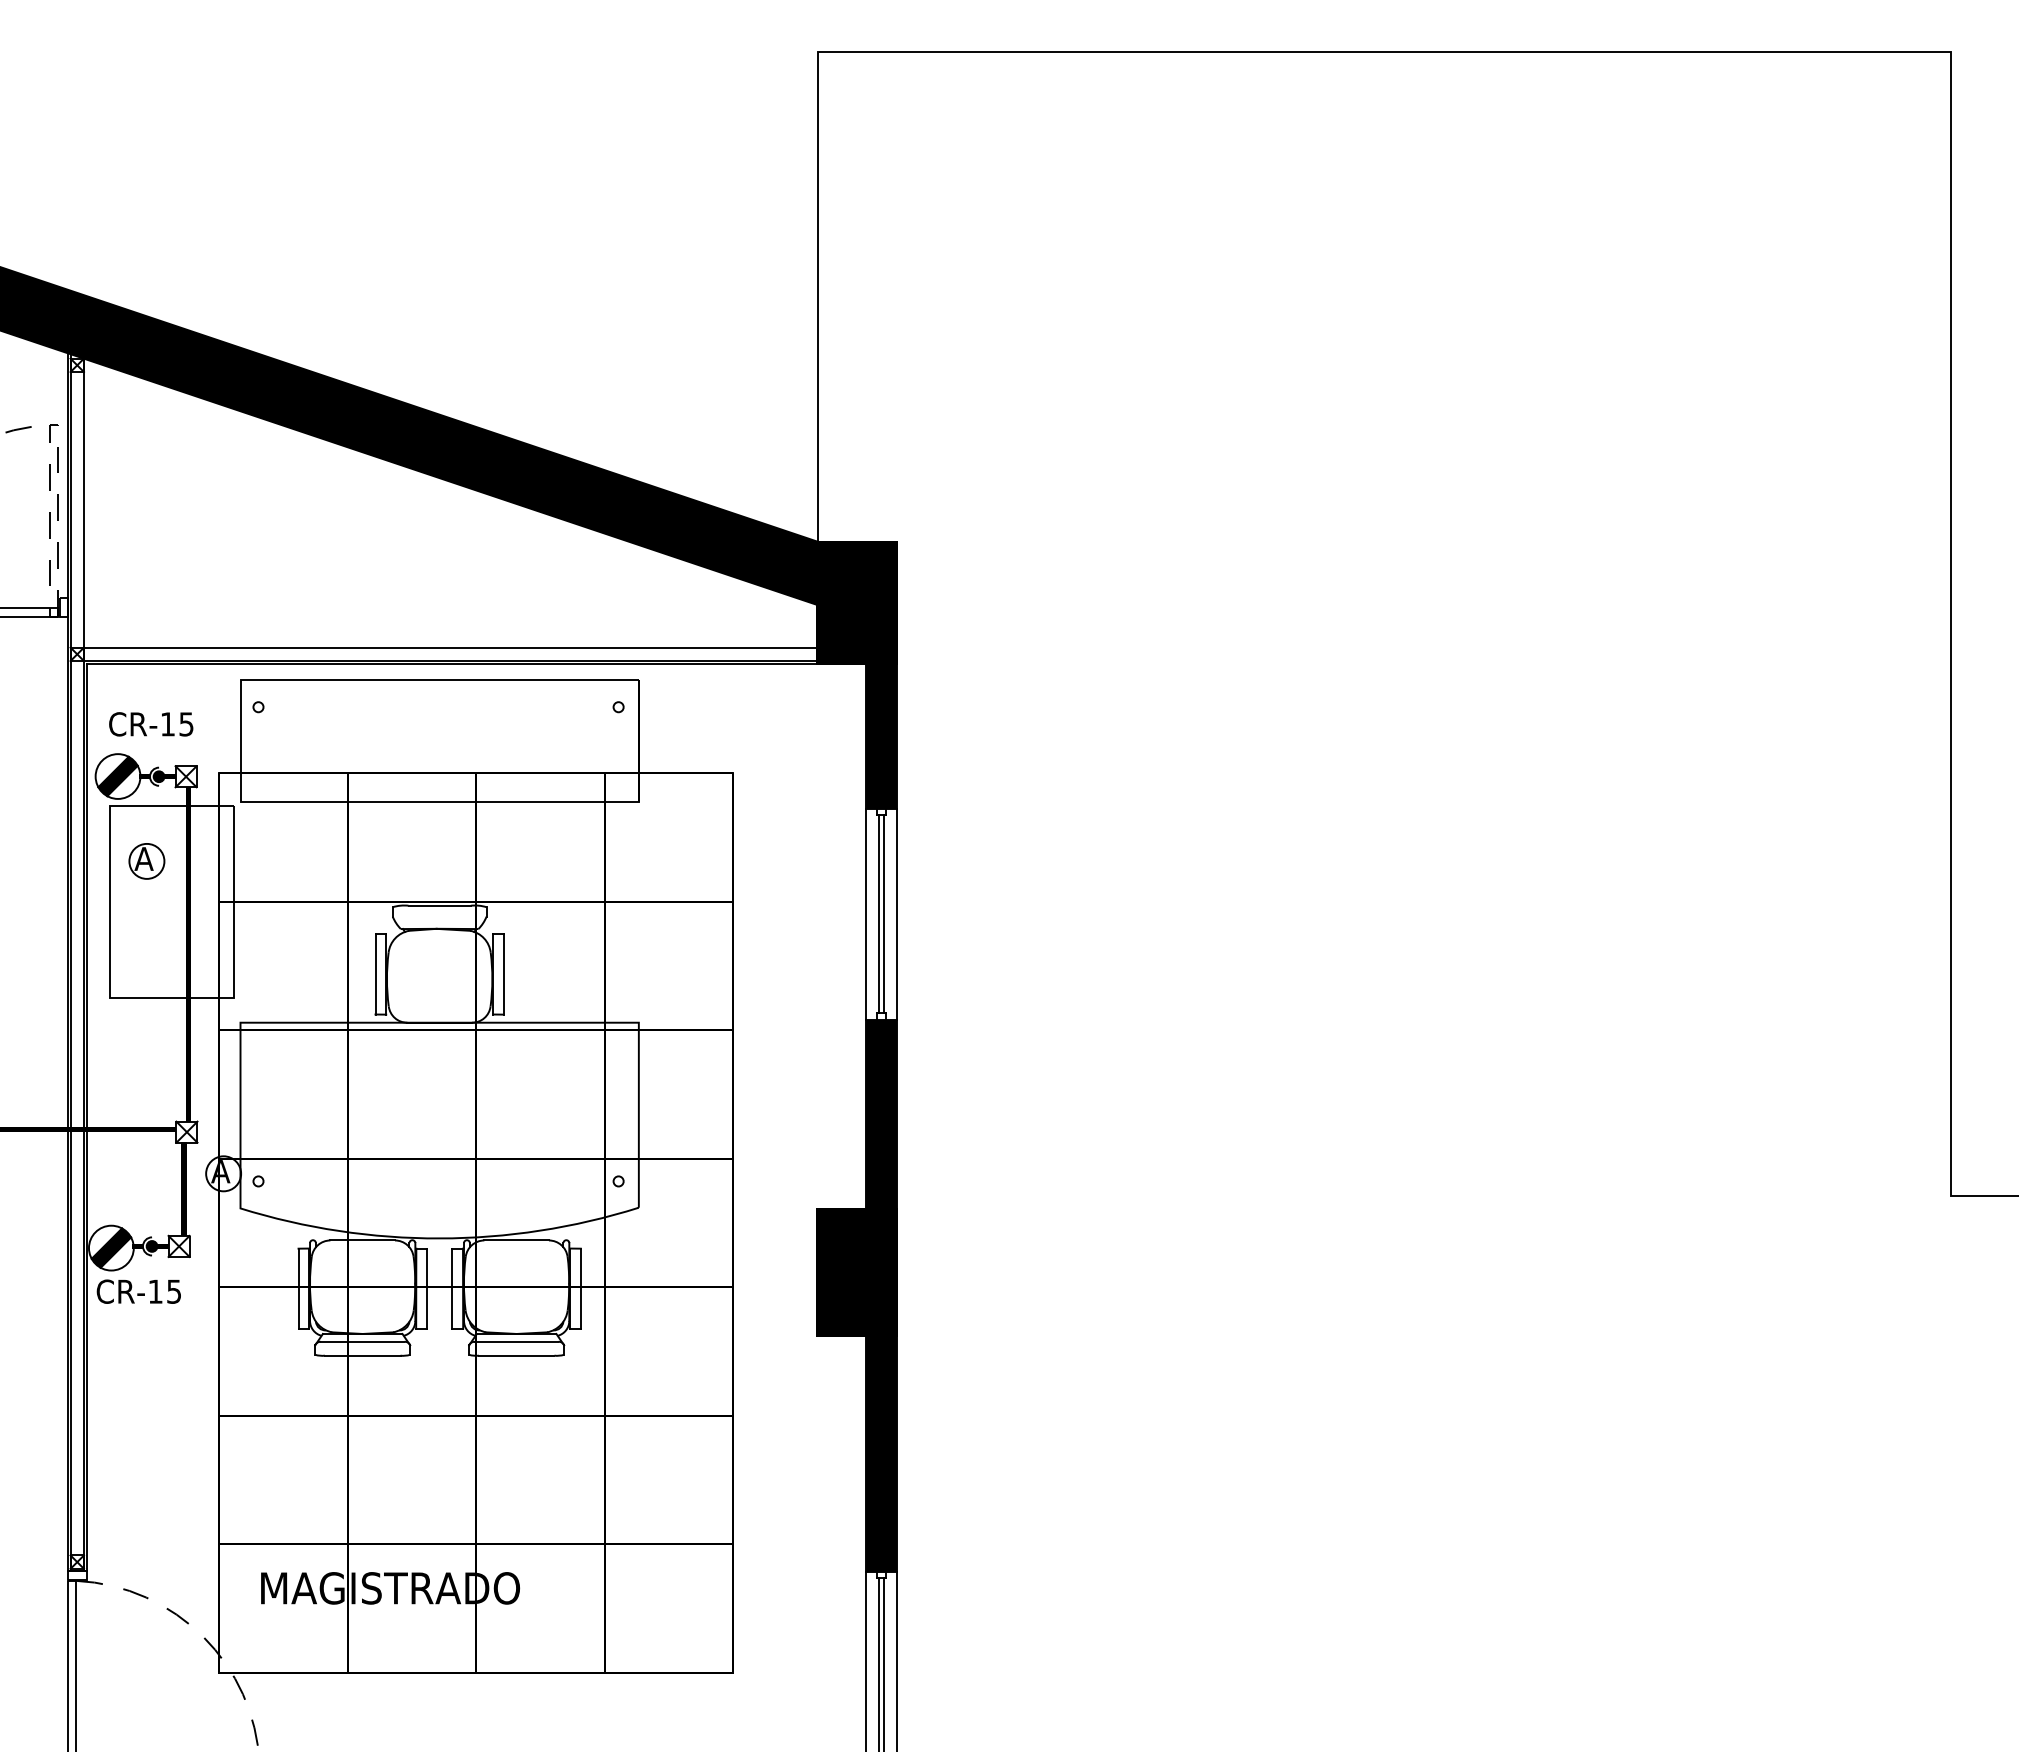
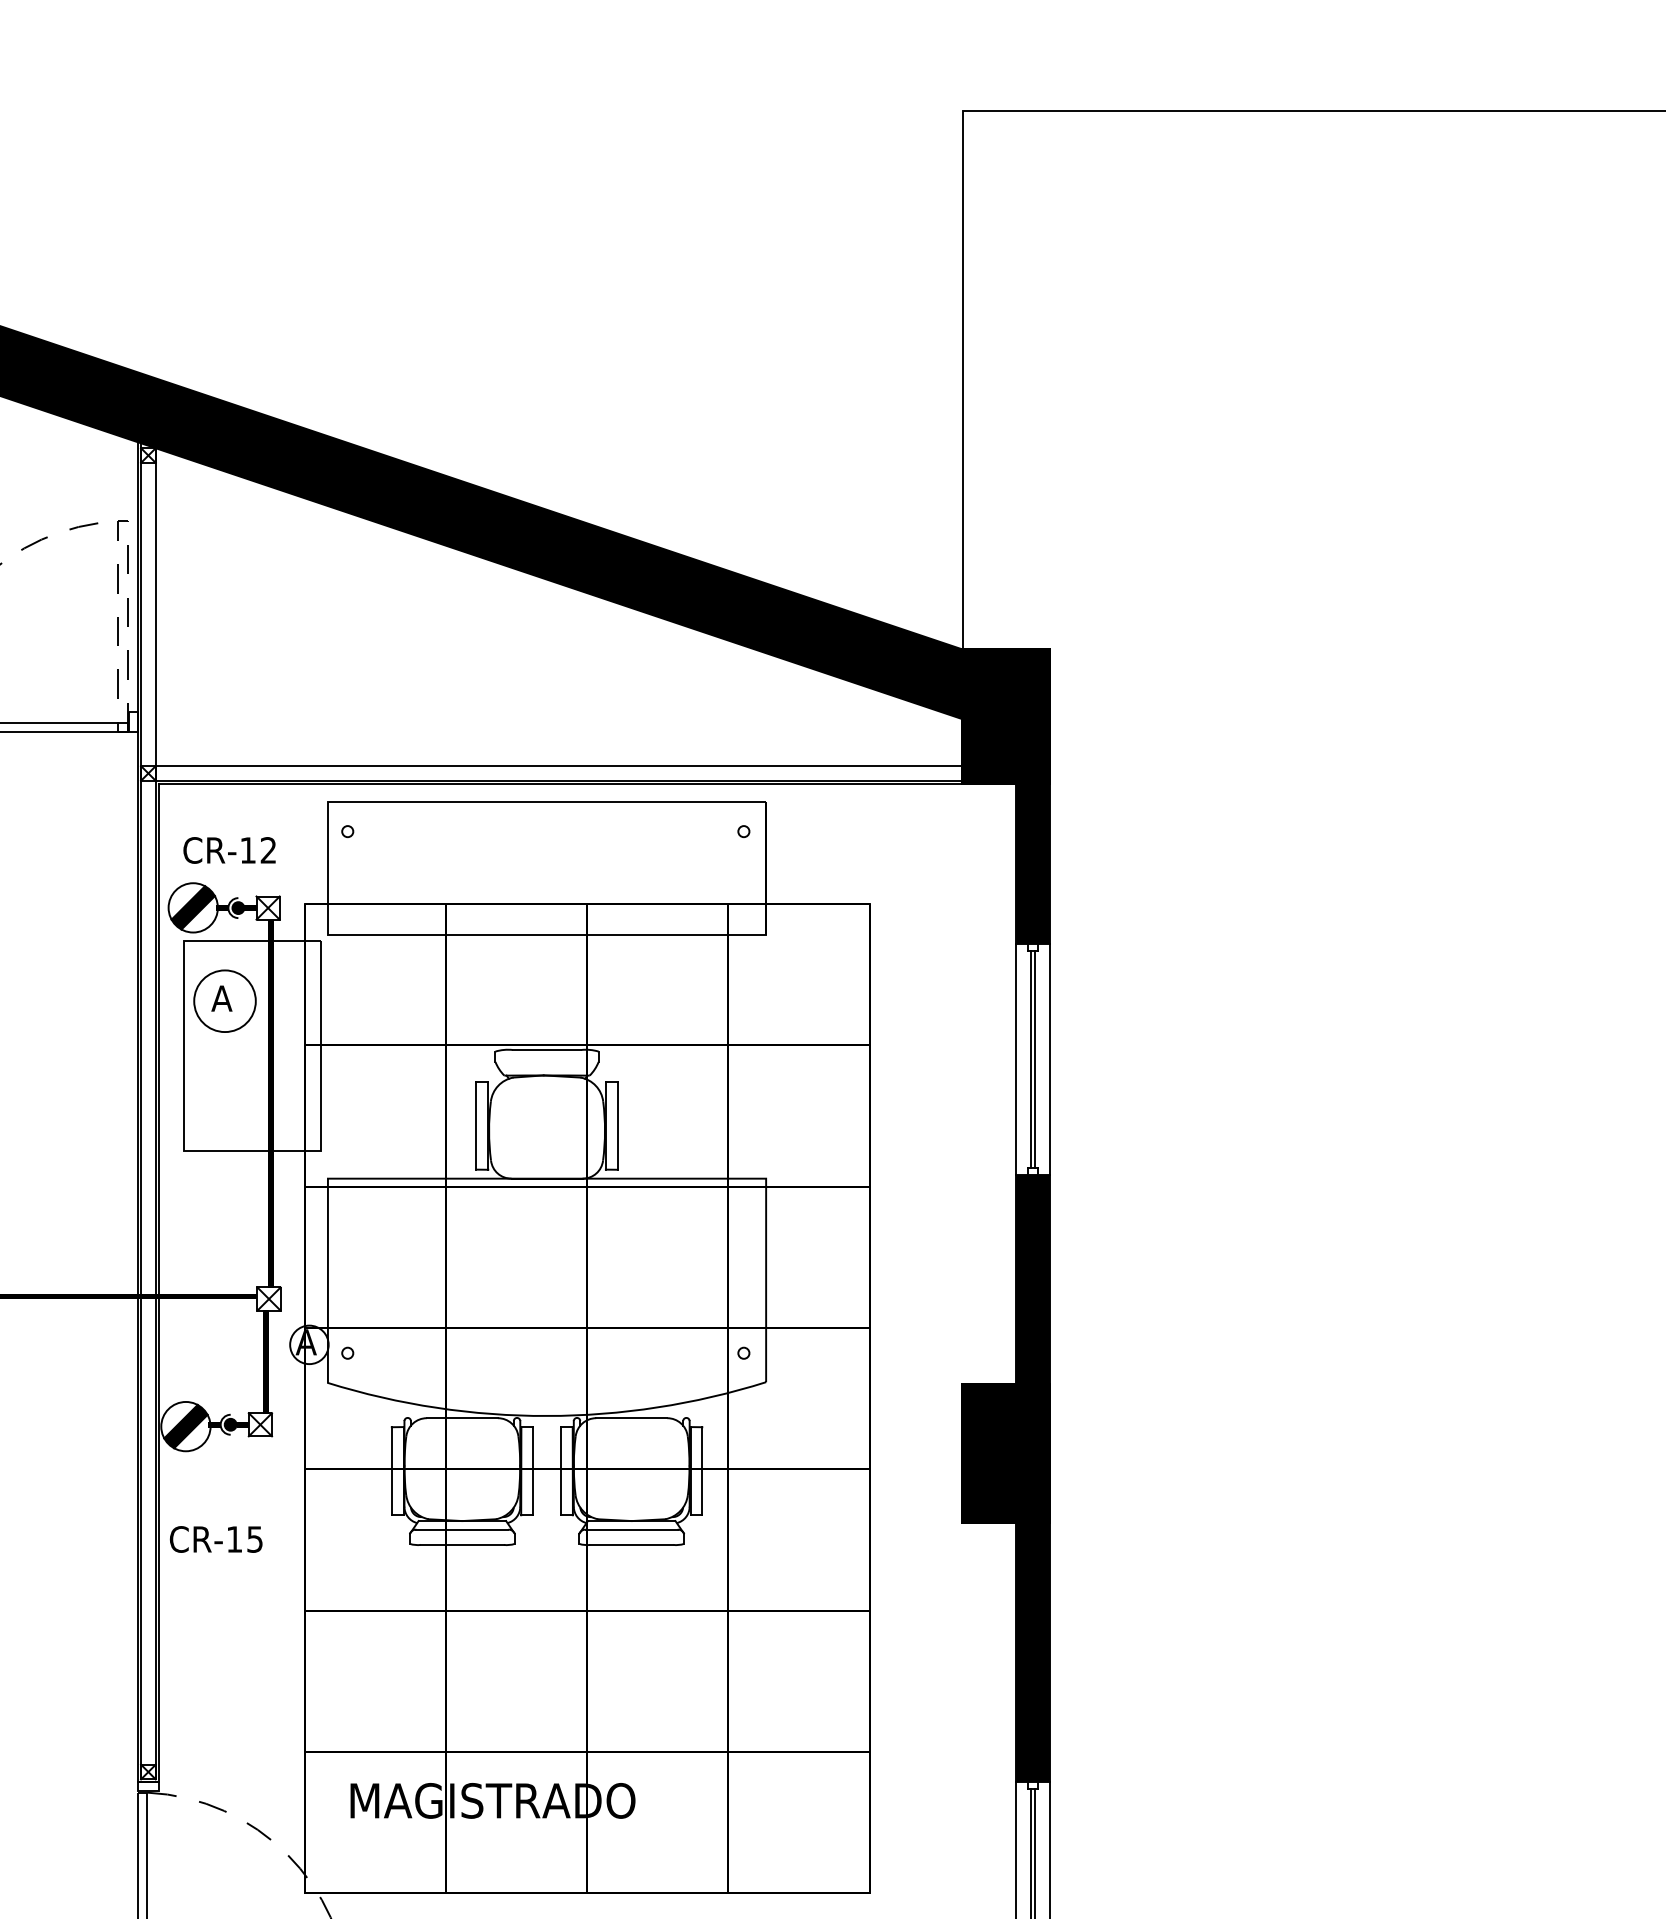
text: (186, 724) -> (268, 850), CR-15 -> CR-12
circle: (146, 860) -> (224, 1000), size x1.6
text: (138, 1291) -> (215, 1539), moved

